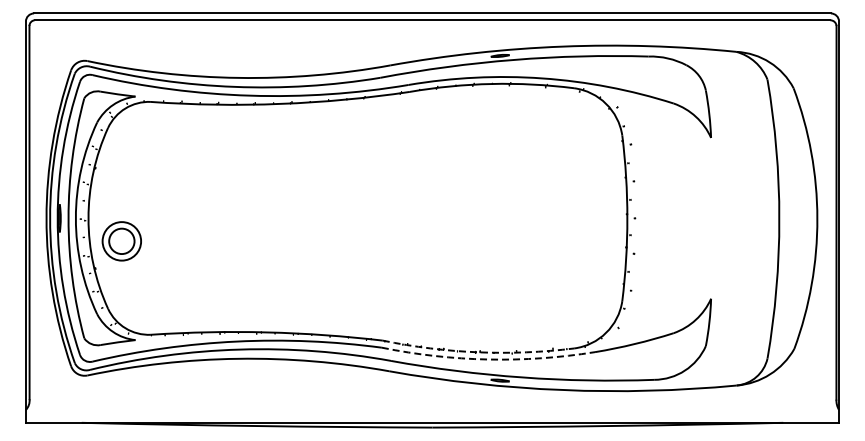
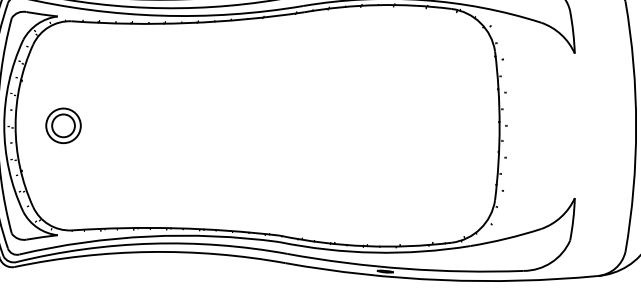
part: (121, 241) -> (63, 125), moved
arc: (478, 352) -> (365, 246), dashed -> solid
arc: (488, 359) -> (374, 252), dashed -> solid

